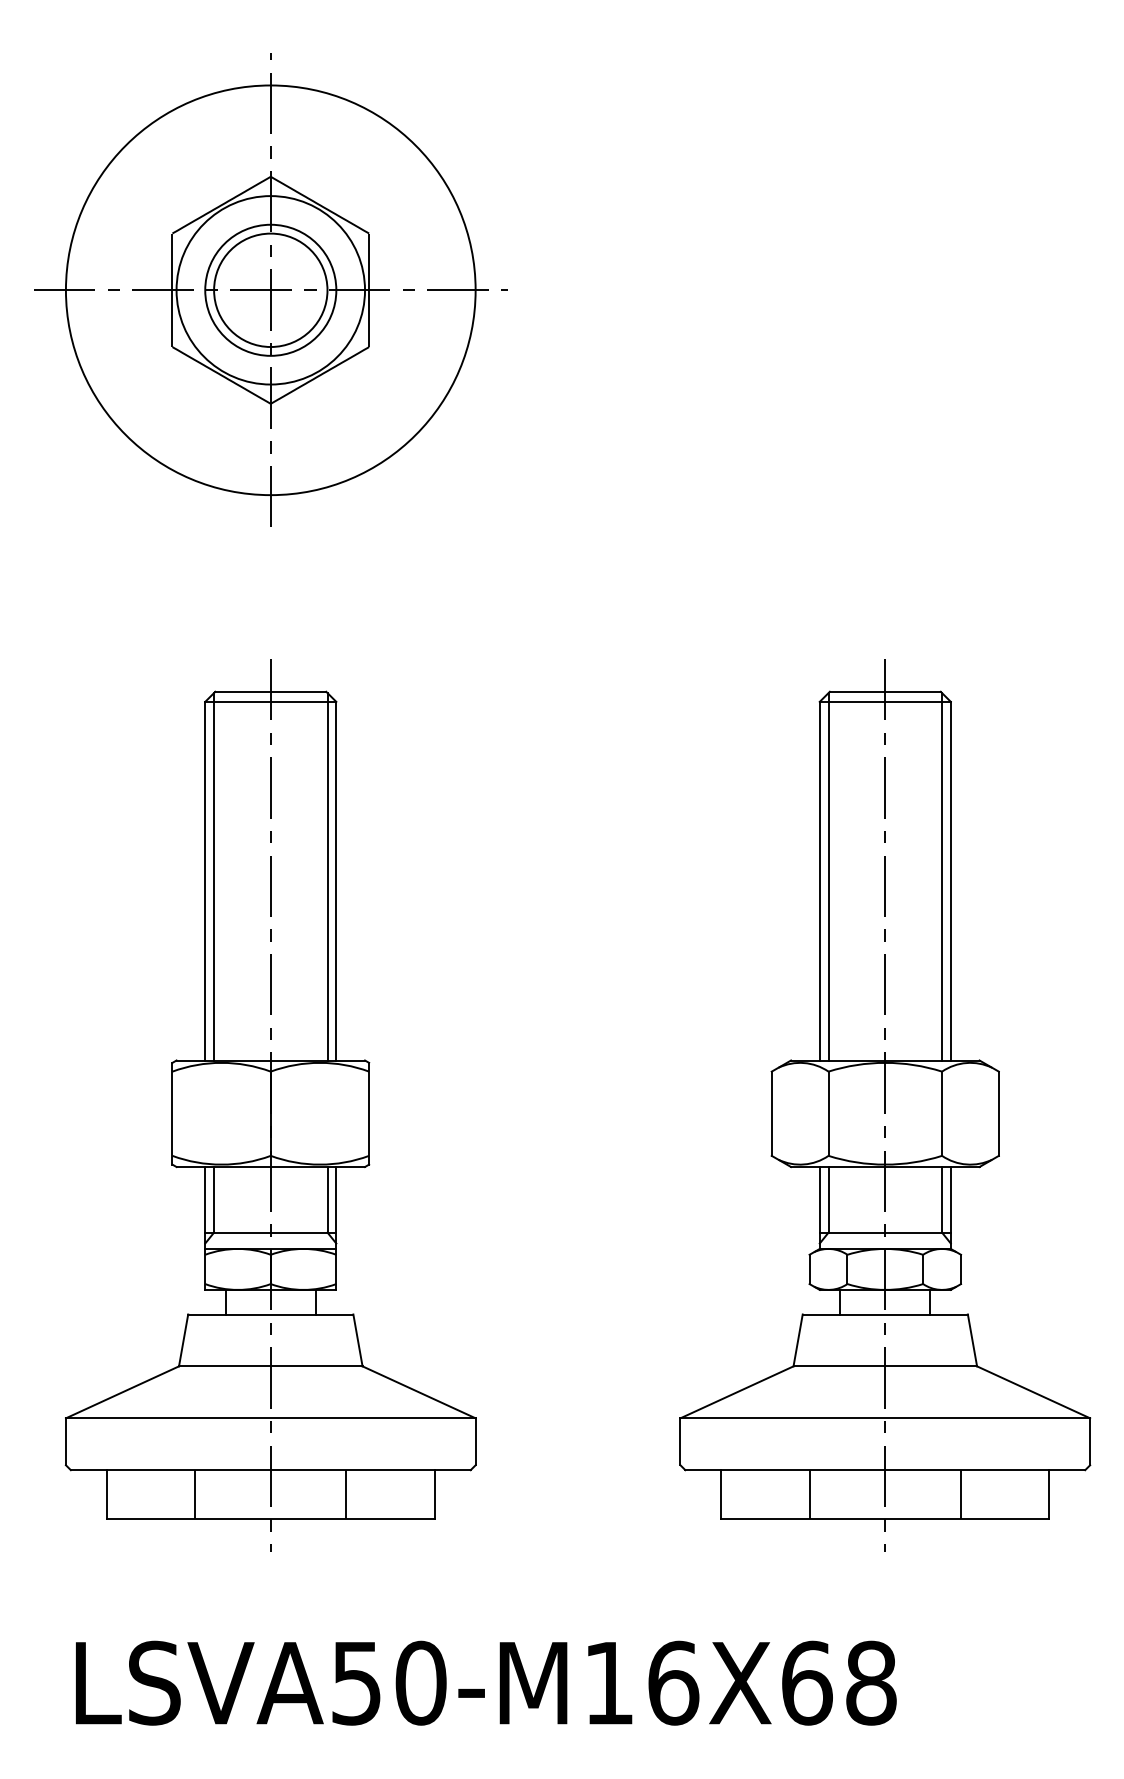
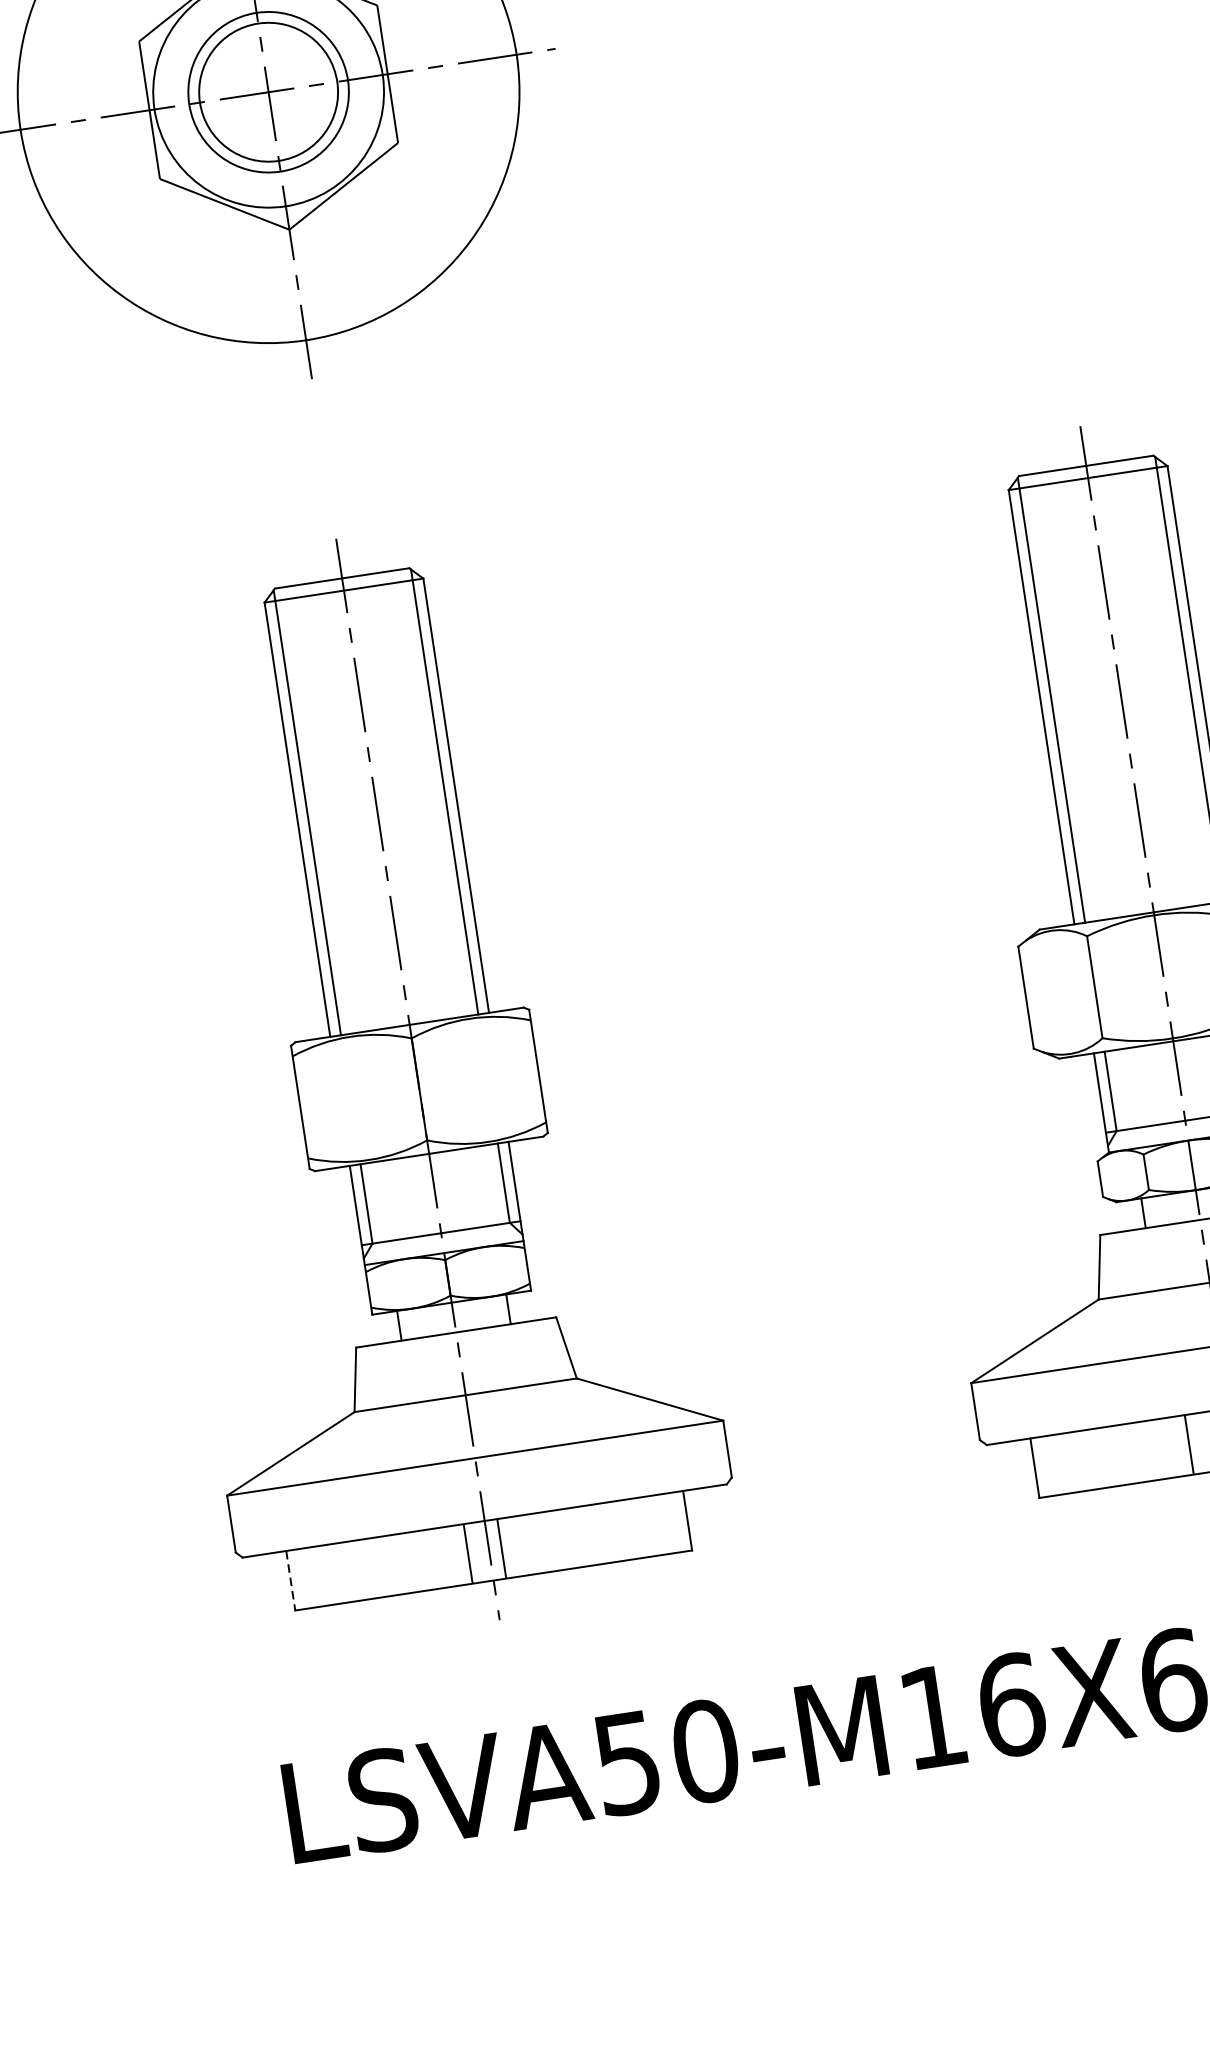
line: (106, 1494) -> (290, 1580), solid -> dashed
line: (195, 1494) -> (468, 1553), moved
line: (346, 1494) -> (502, 1548), moved
line: (809, 1494) -> (1188, 1444), moved

